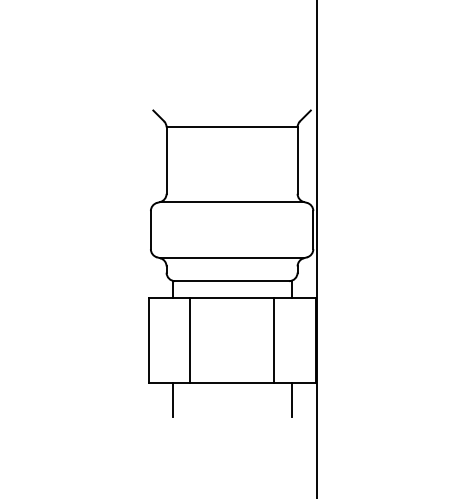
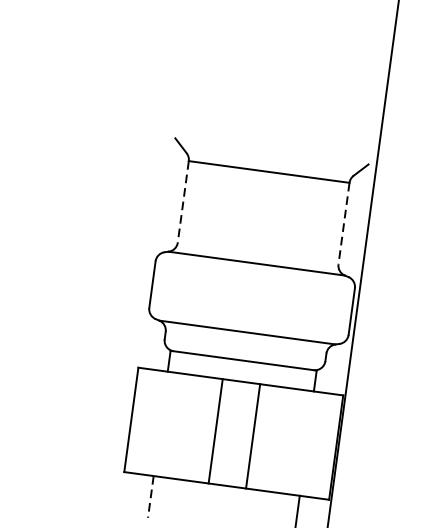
line: (166, 161) -> (183, 203), solid -> dashed
line: (297, 161) -> (343, 224), solid -> dashed
line: (190, 340) -> (215, 431), moved
line: (273, 340) -> (252, 436), moved
line: (172, 400) -> (150, 497), solid -> dashed

